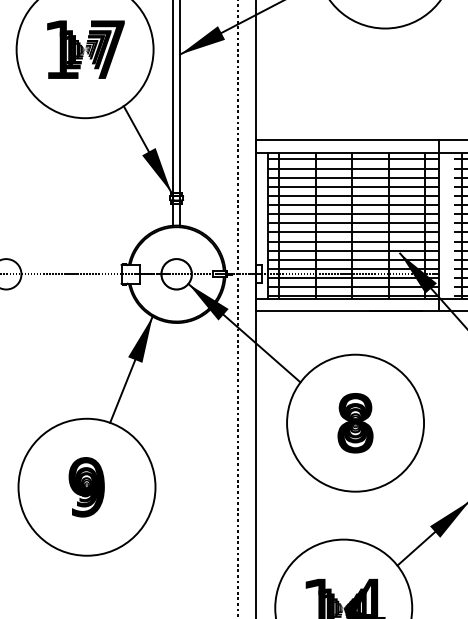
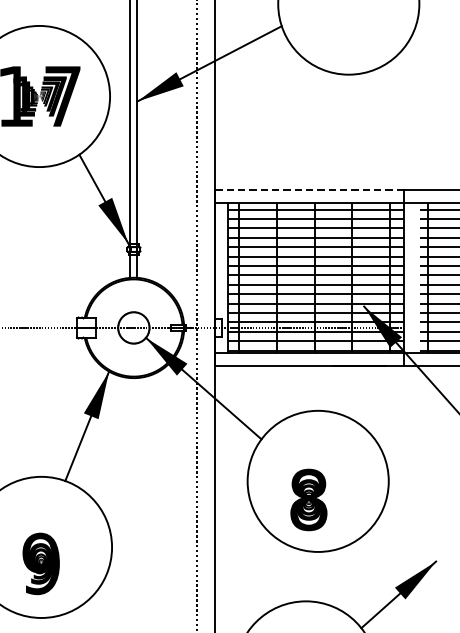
line: (347, 140) -> (309, 190), solid -> dashed
text: (355, 423) -> (308, 500), moved
text: (86, 487) -> (40, 564), moved

